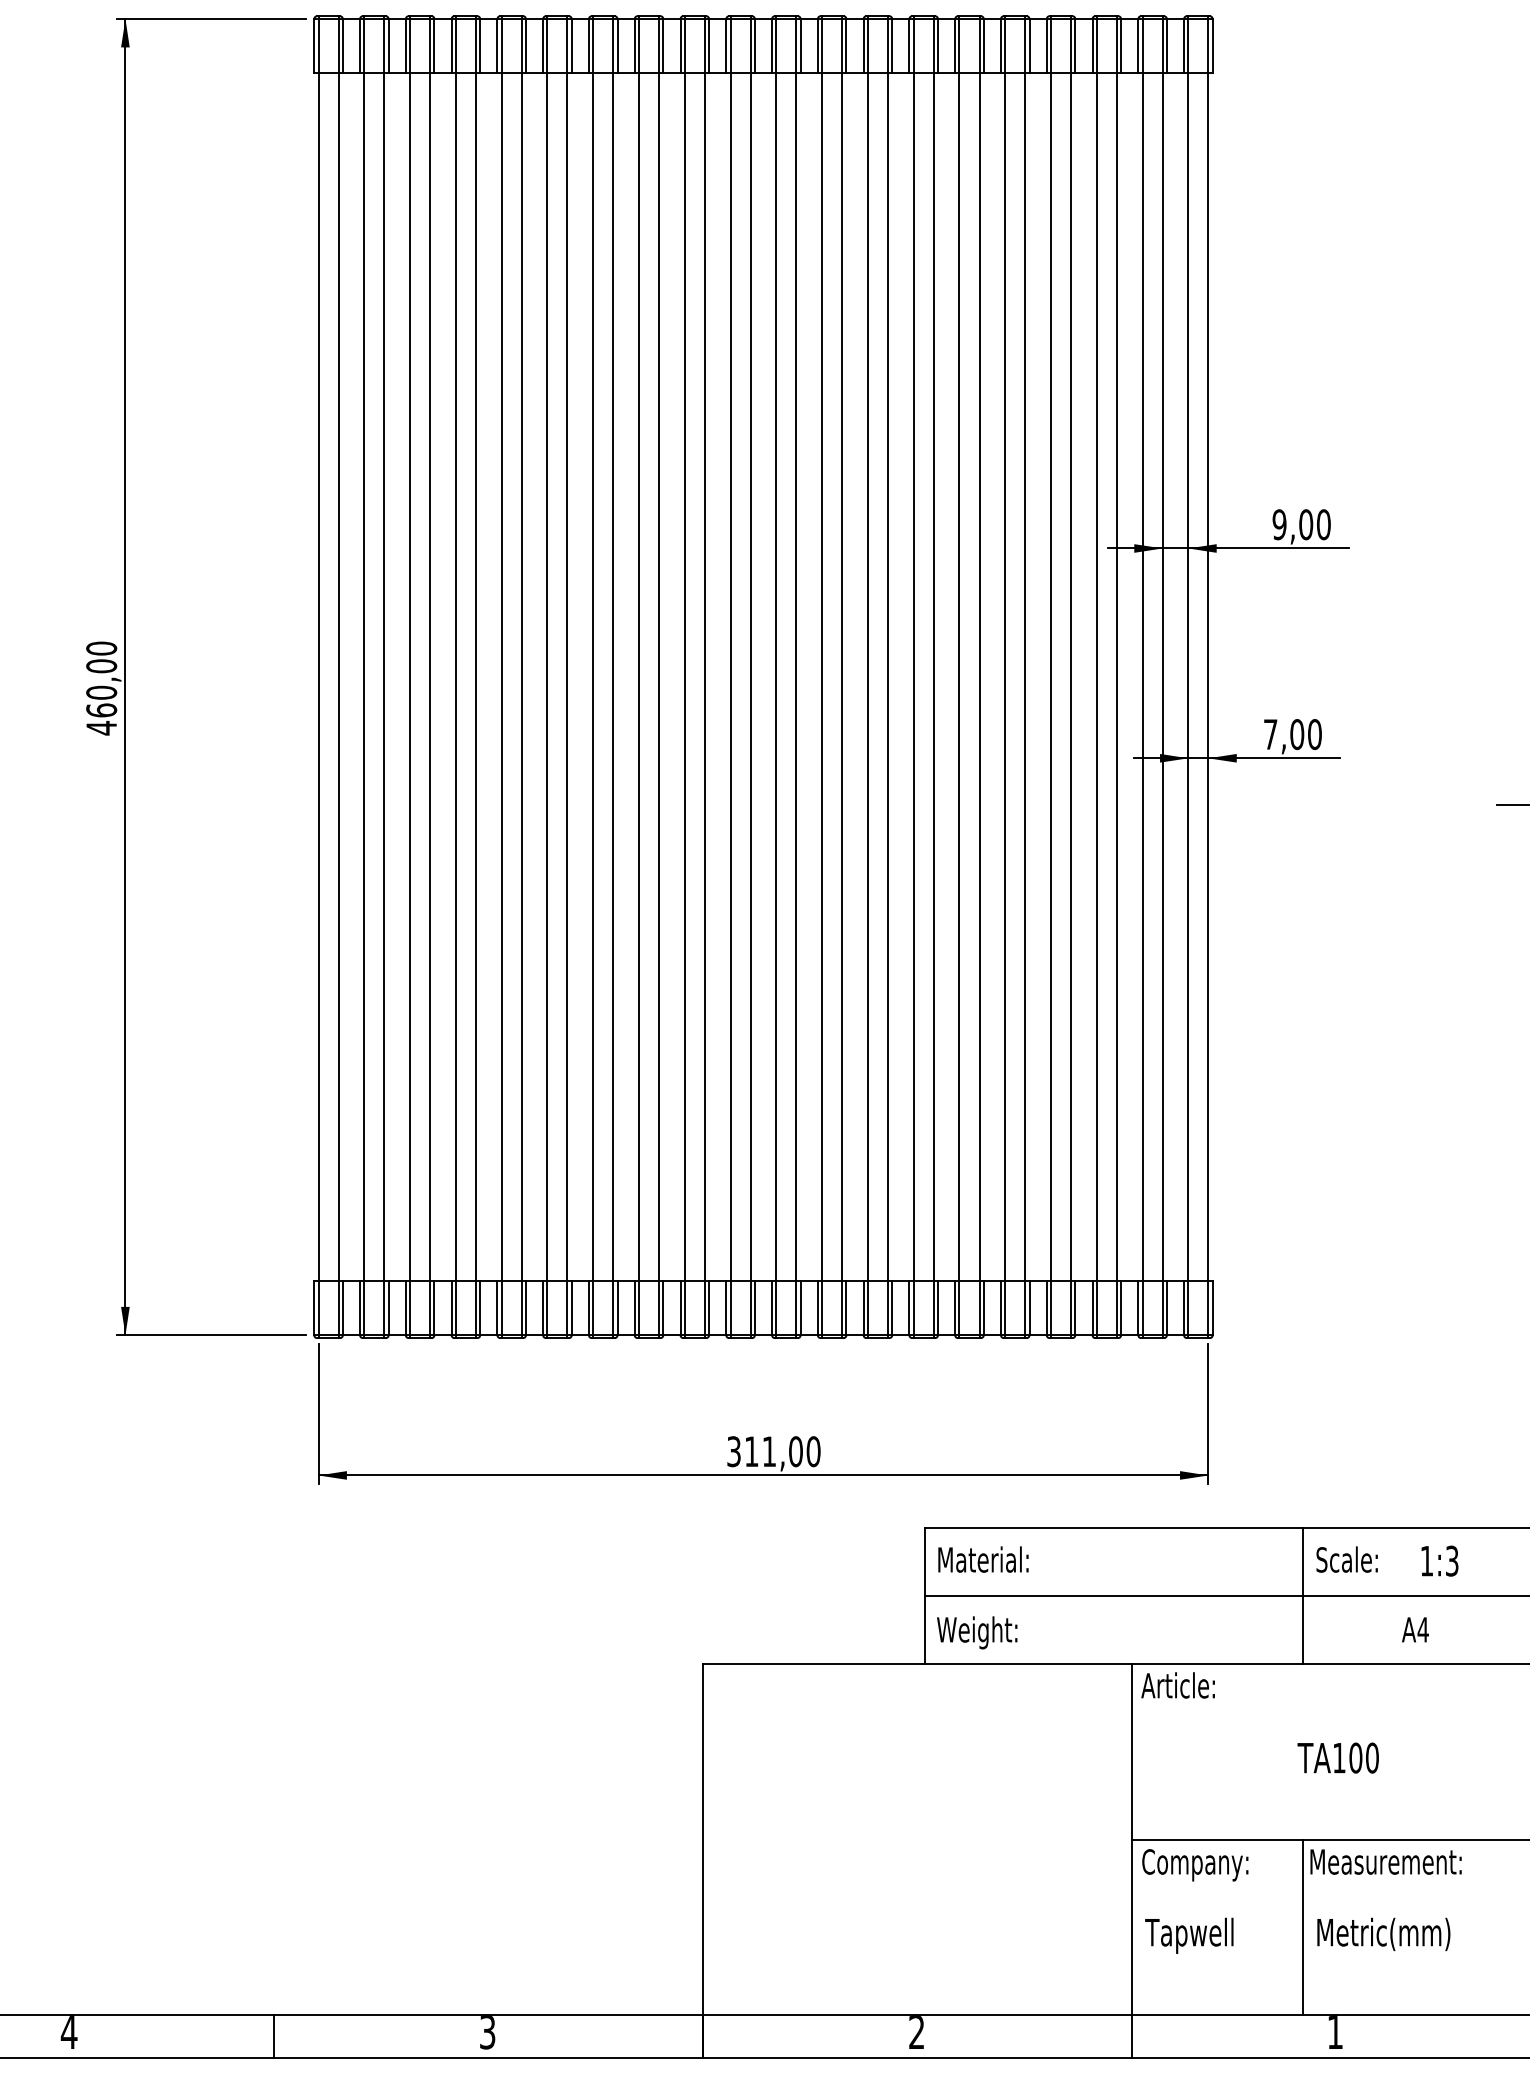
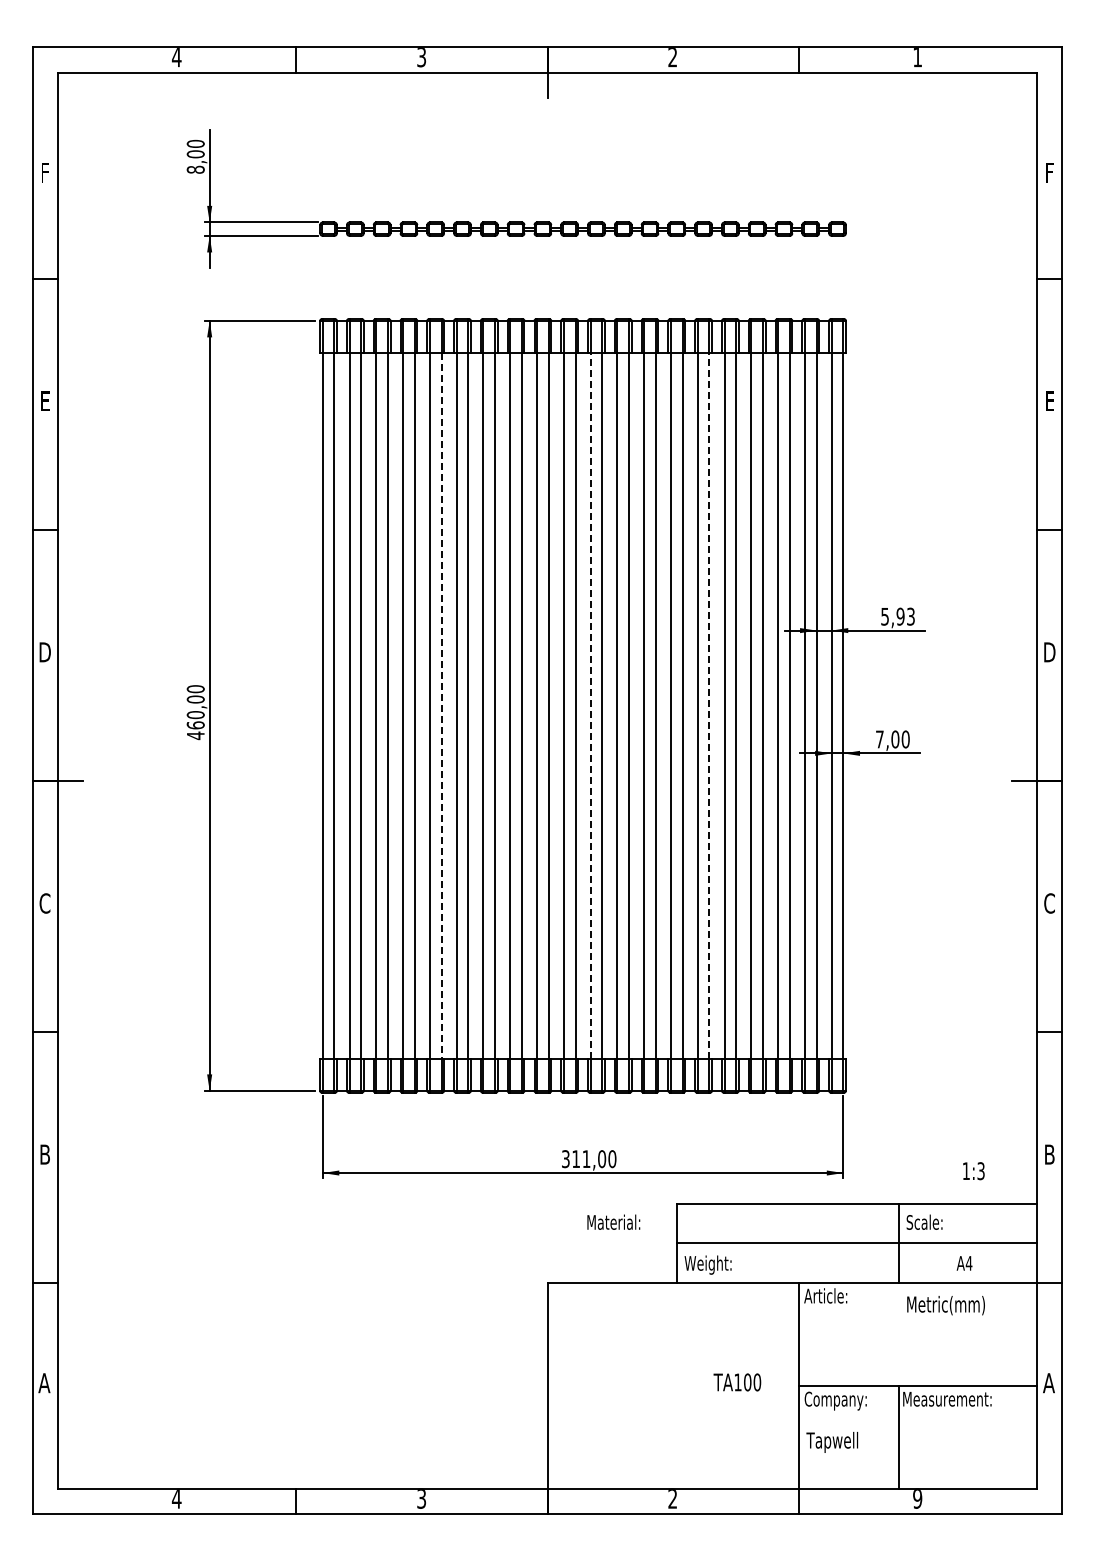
text: (1302, 524) -> (898, 616), 9,00 -> 5,93
line: (776, 676) -> (590, 705), solid -> dashed
line: (979, 676) -> (709, 705), solid -> dashed
line: (521, 678) -> (441, 706), solid -> dashed
text: (982, 1558) -> (613, 1221), moved
text: (1439, 1561) -> (973, 1171), moved
text: (1338, 1758) -> (737, 1382), moved
text: (1382, 1934) -> (945, 1305), moved
text: (1335, 2033) -> (917, 1499), 1 -> 9

